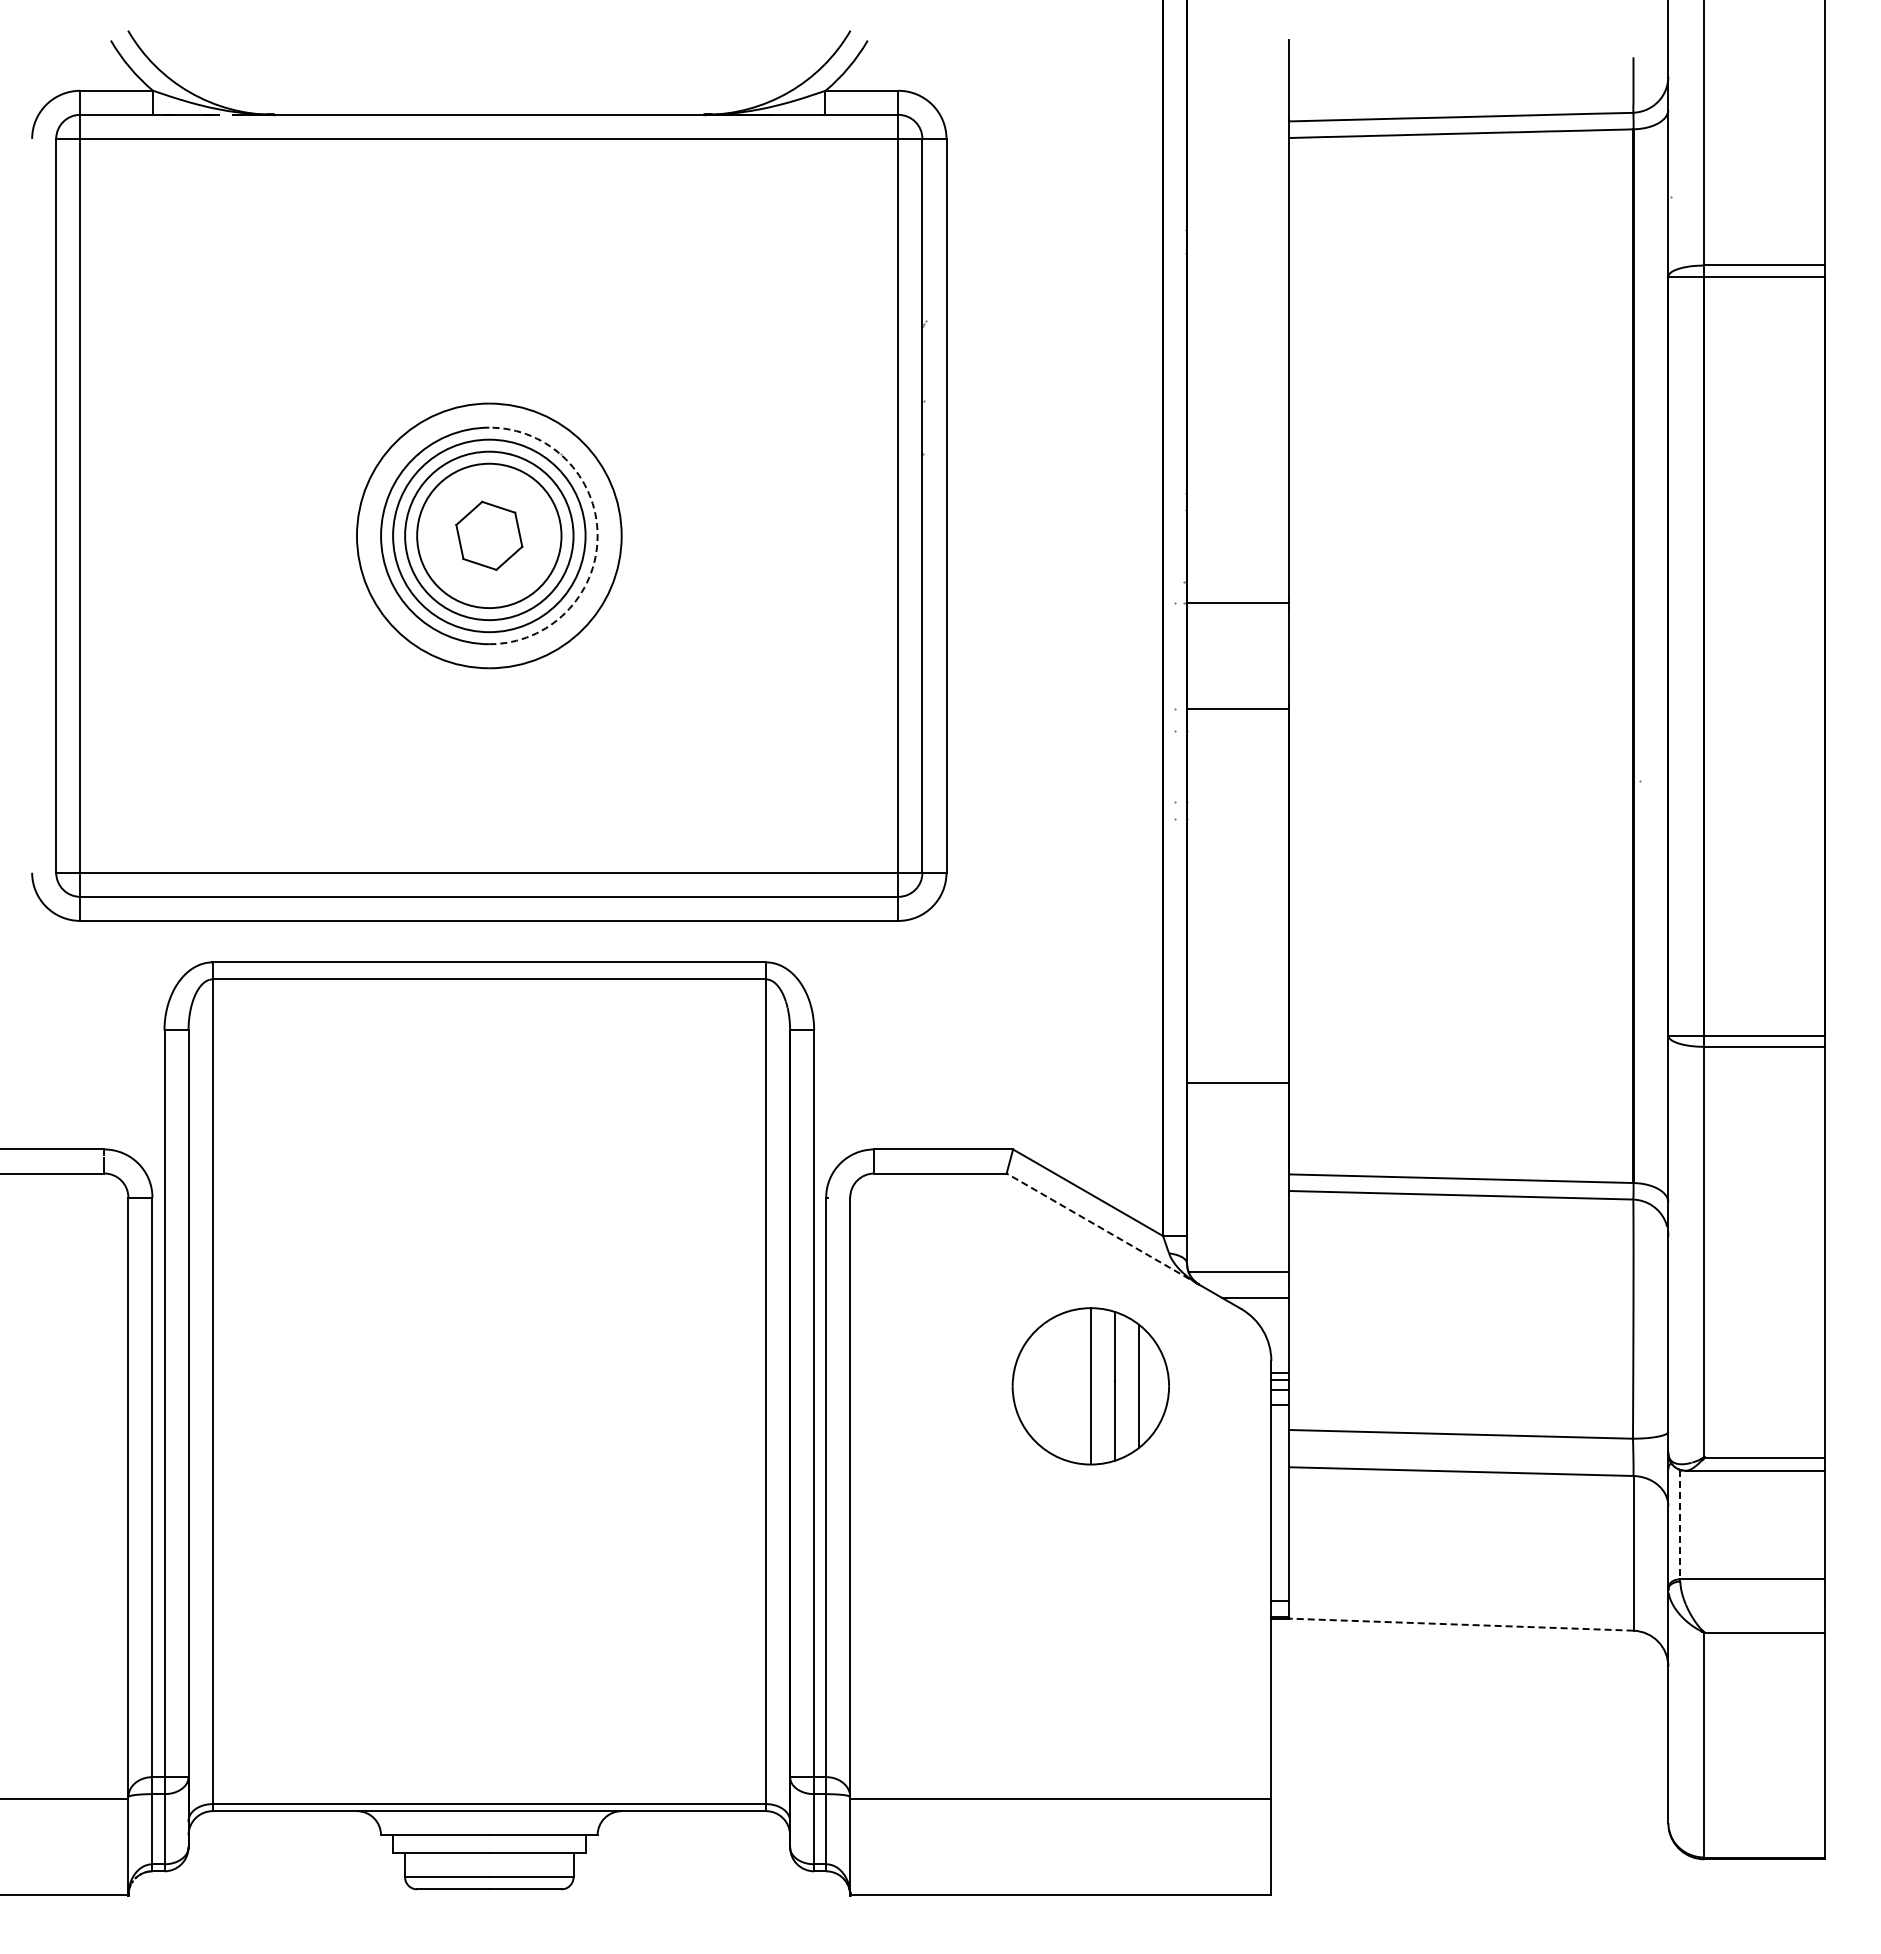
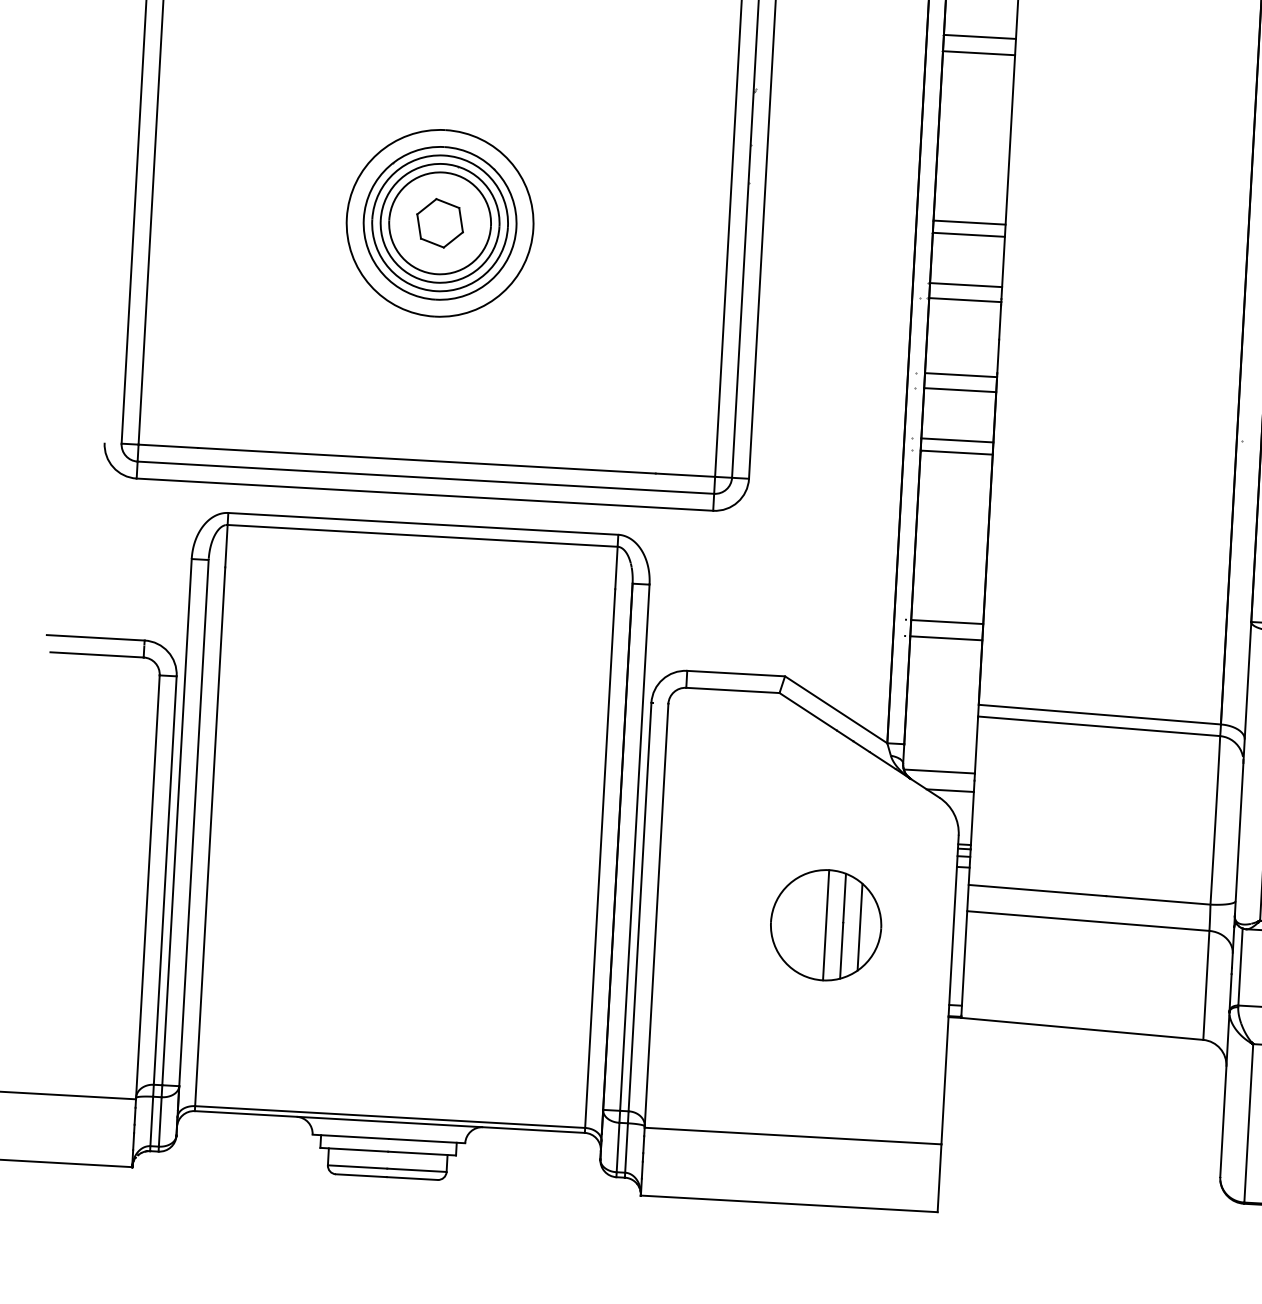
line: (1238, 229) -> (980, 36), added
line: (1238, 252) -> (979, 53), added
line: (1238, 492) -> (969, 222), added
line: (1238, 510) -> (969, 234), added
arc: (597, 535) -> (516, 227), dashed -> solid
line: (1238, 581) -> (966, 284), added
line: (1238, 730) -> (960, 389), added
line: (1238, 802) -> (957, 440), added
line: (1238, 819) -> (956, 452), added
line: (1238, 1059) -> (947, 621), added
line: (1102, 1228) -> (844, 735), dashed -> solid
part: (1090, 1386) -> (825, 925), moved
line: (1680, 1524) -> (1240, 966), dashed -> solid
line: (1460, 1624) -> (1081, 1028), dashed -> solid

